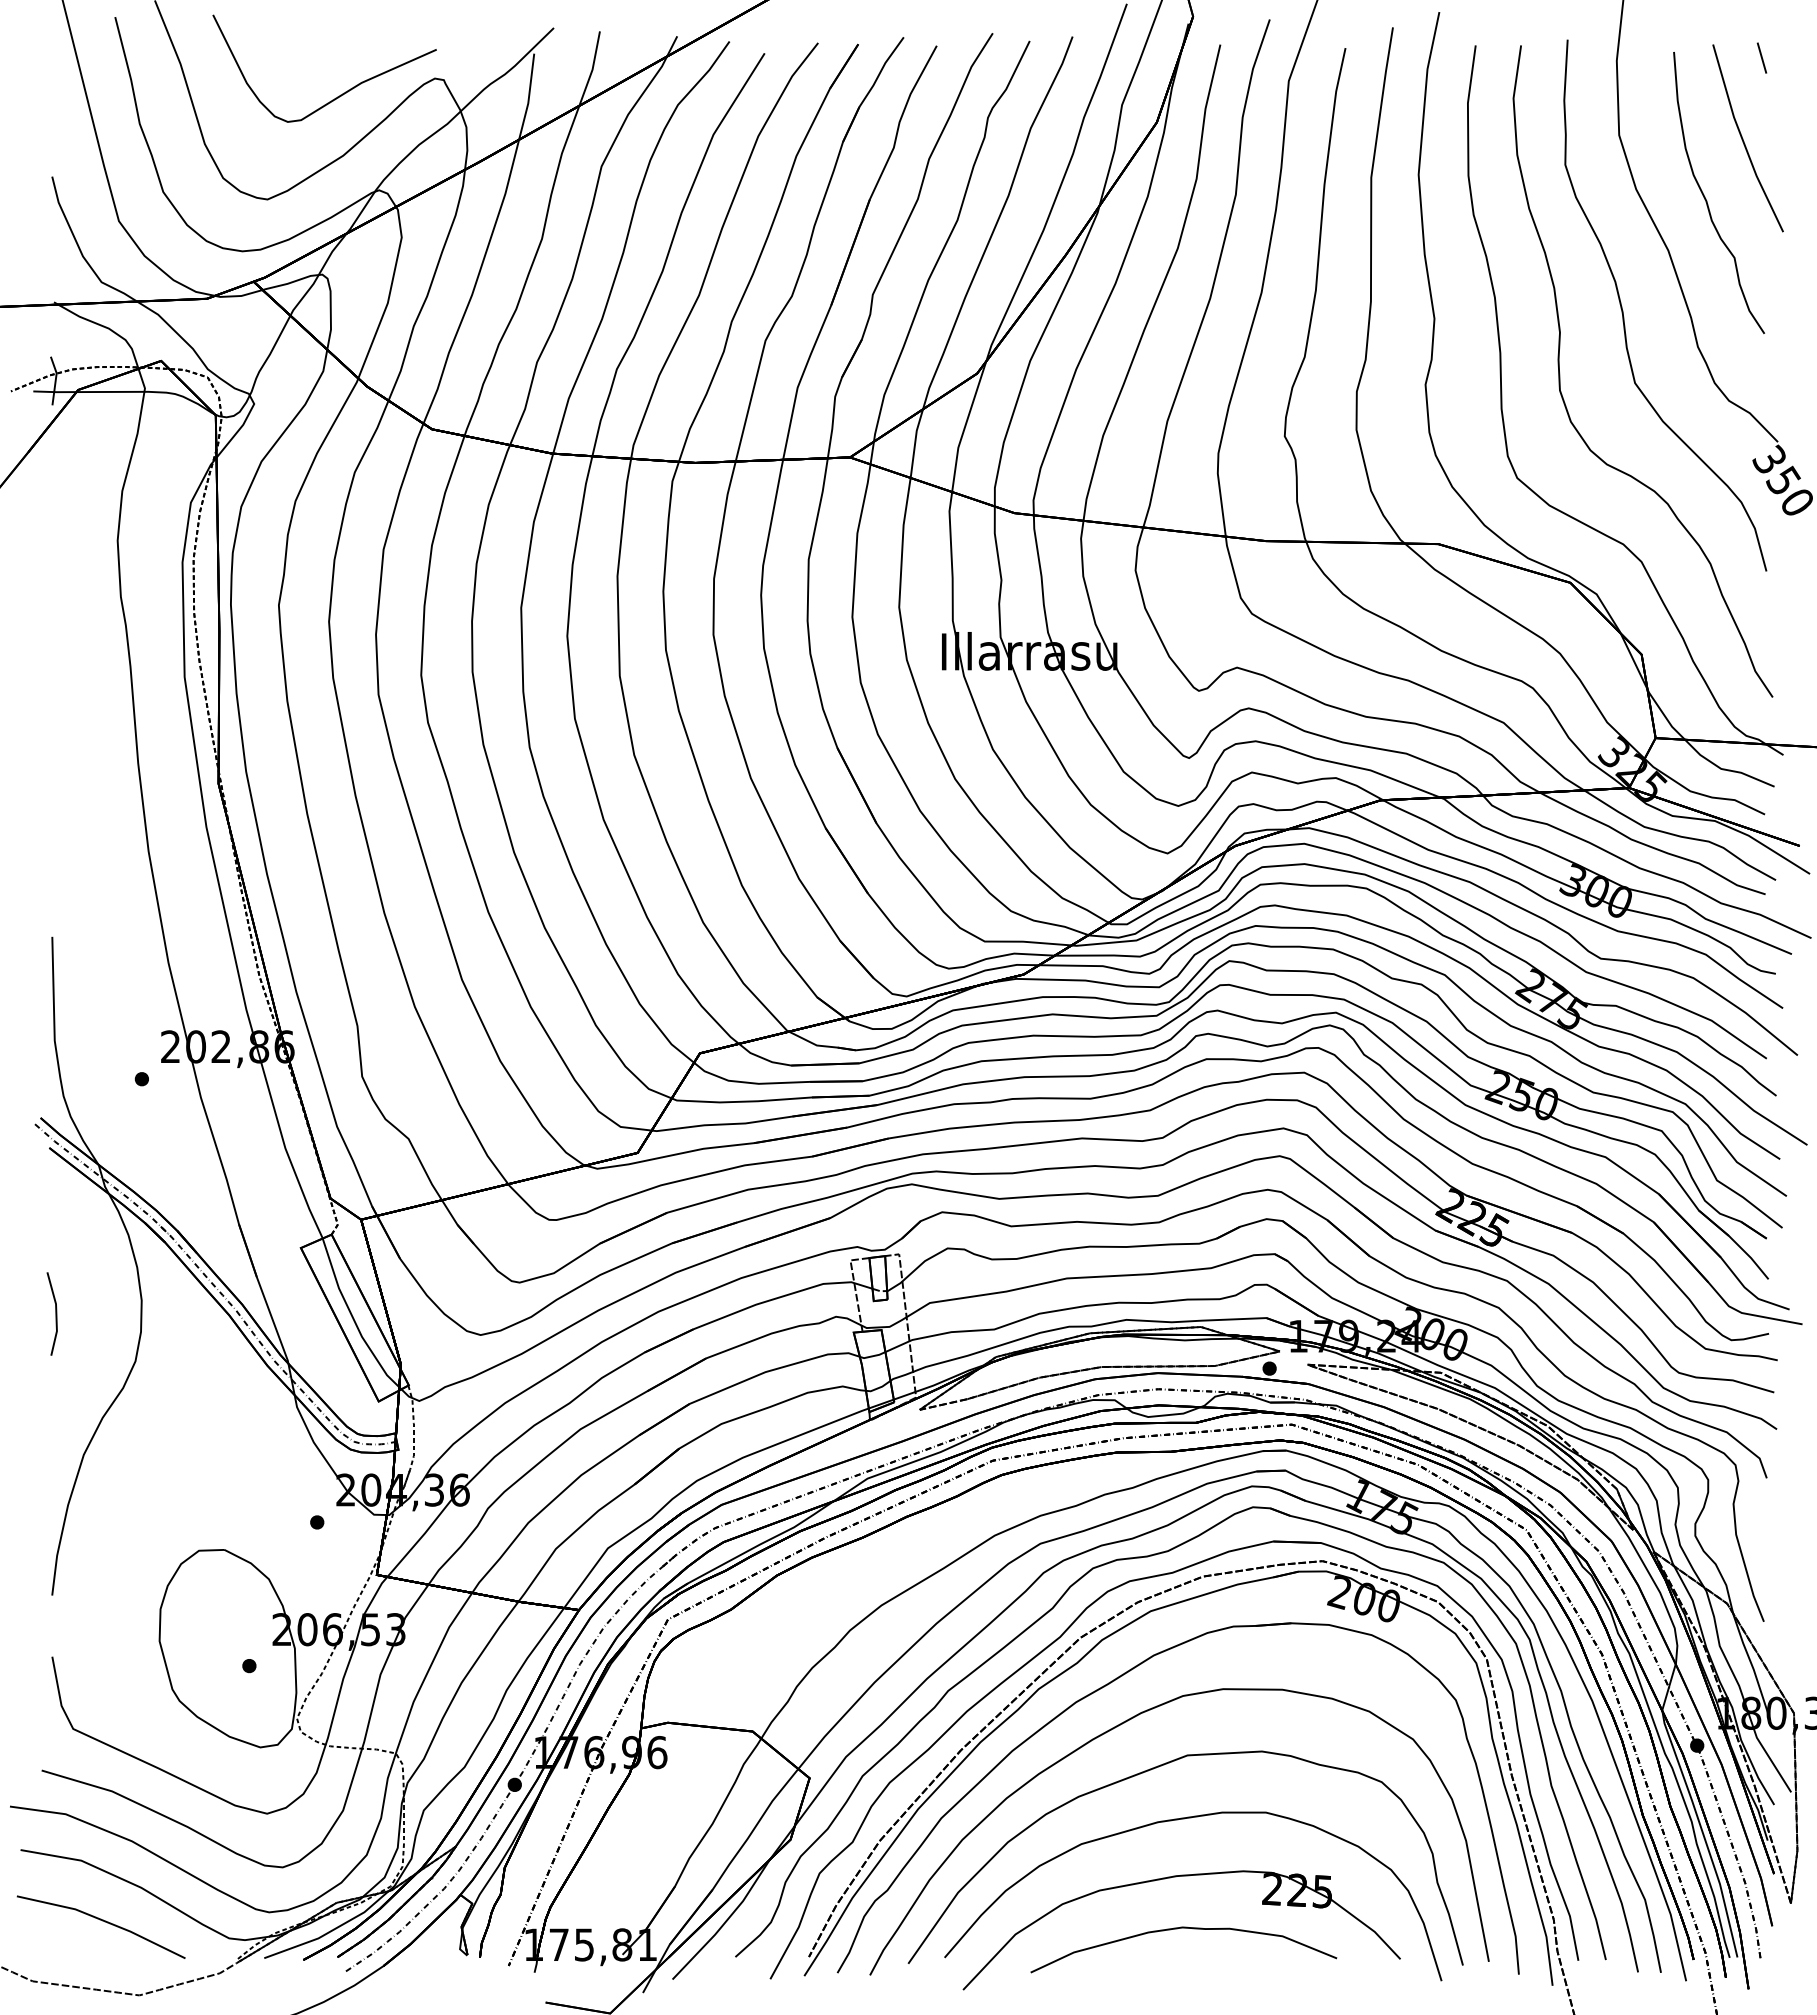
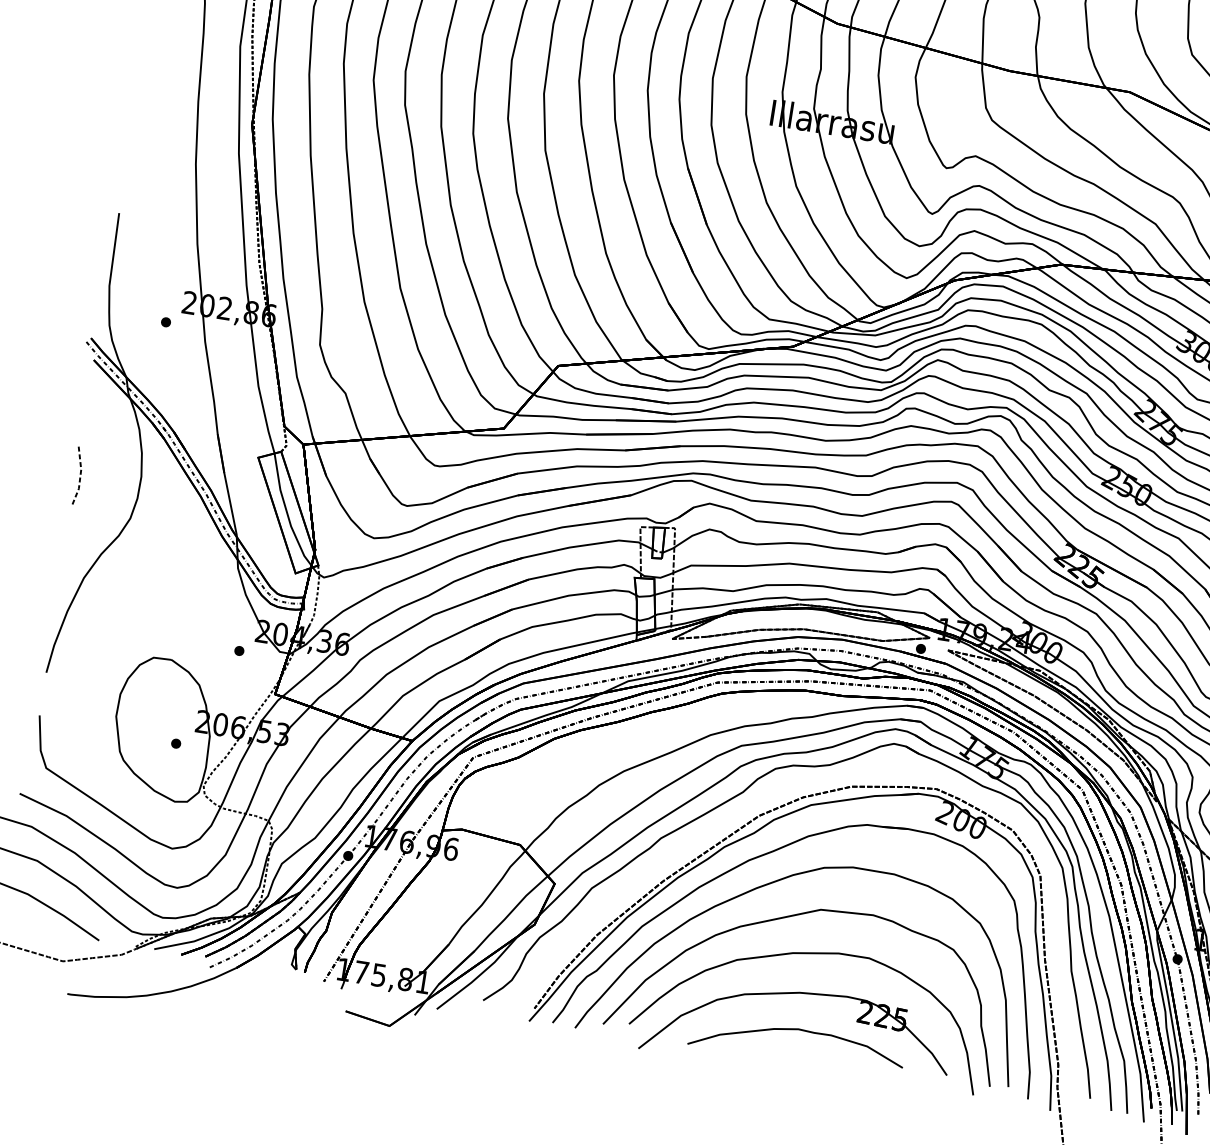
line: (56, 1314) -> (80, 477), solid -> dashed
part: (1061, 1637) -> (745, 813), removed

